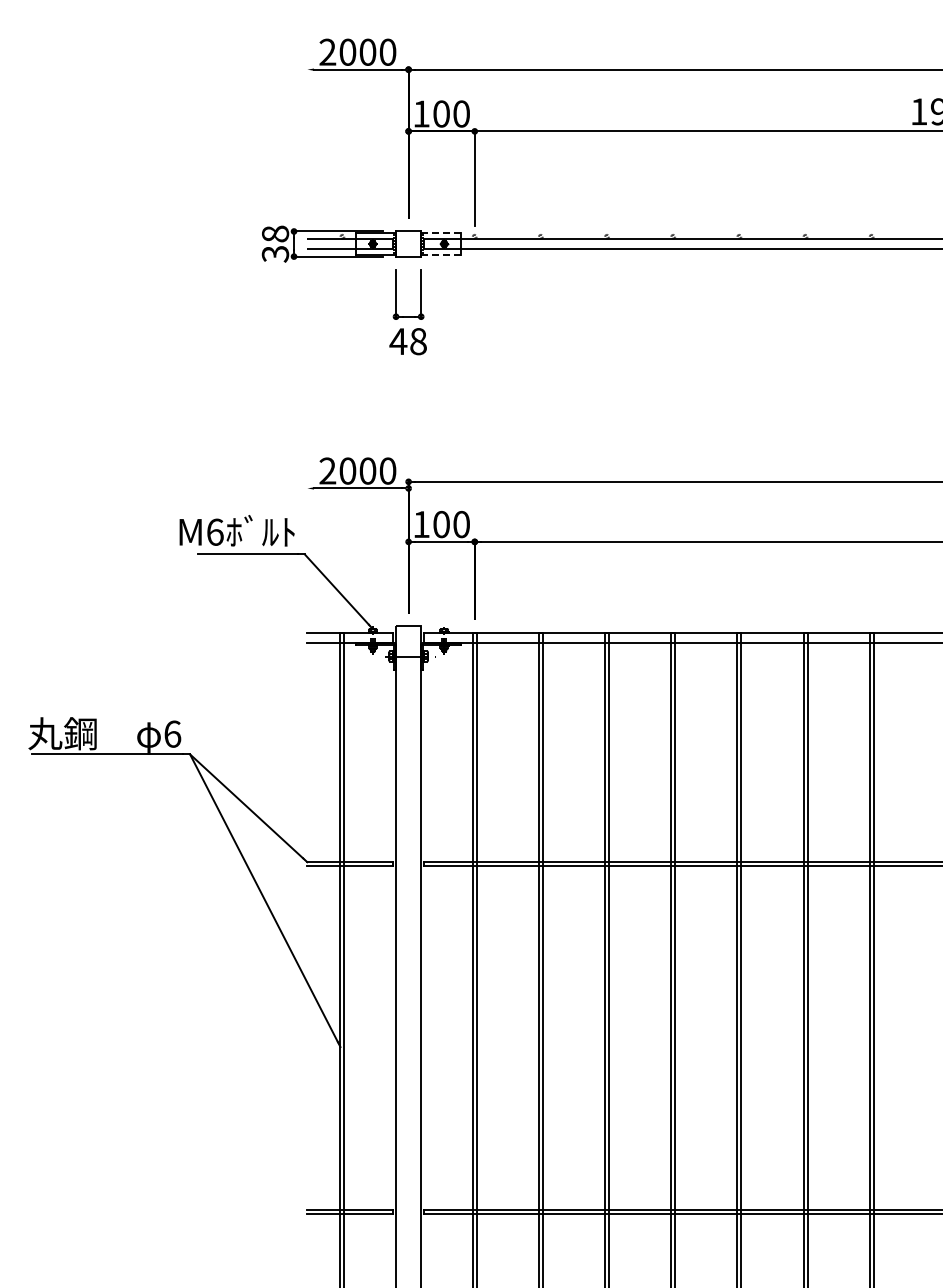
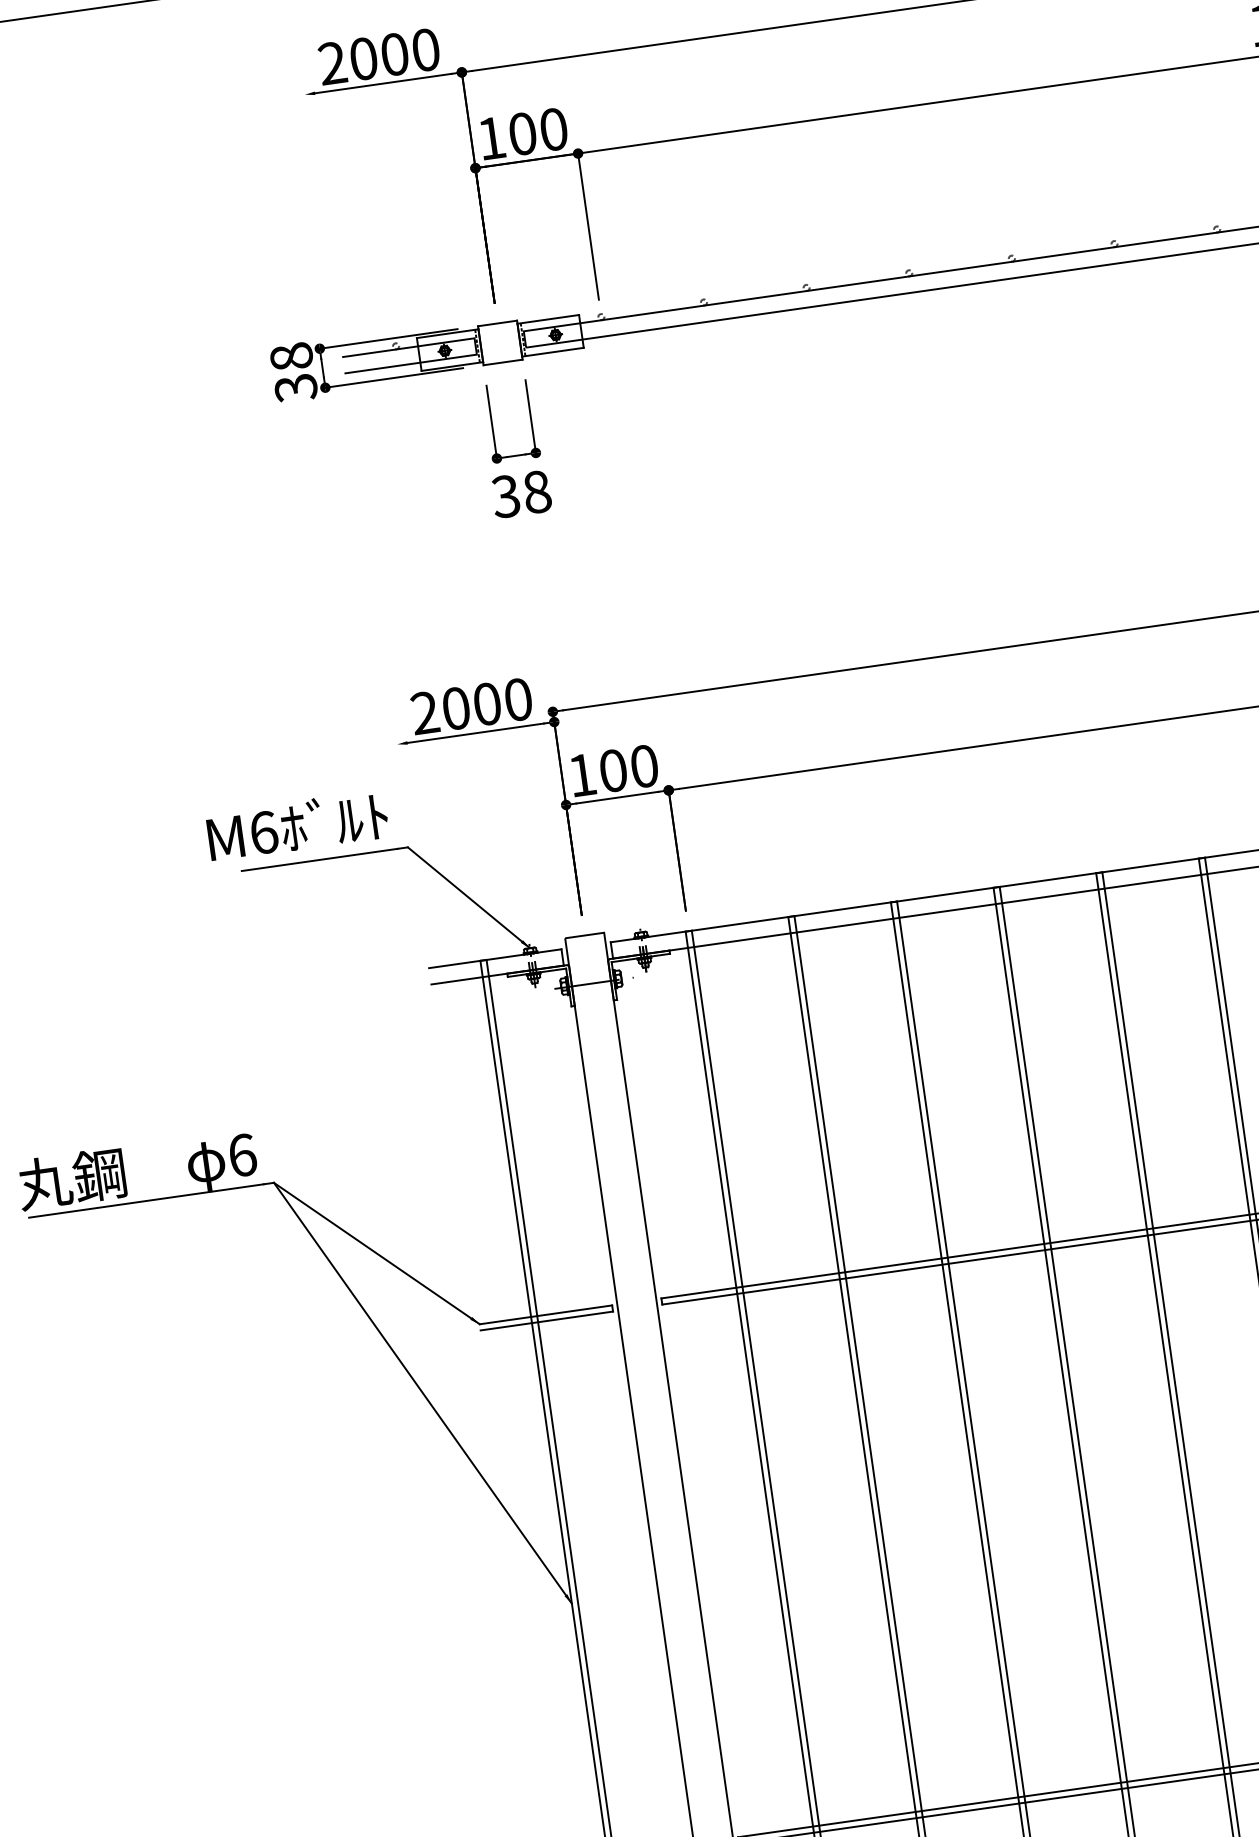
line: (441, 233) -> (549, 319), dashed -> solid
line: (441, 254) -> (553, 351), dashed -> solid
text: (398, 341) -> (506, 496), 48 -> 38

